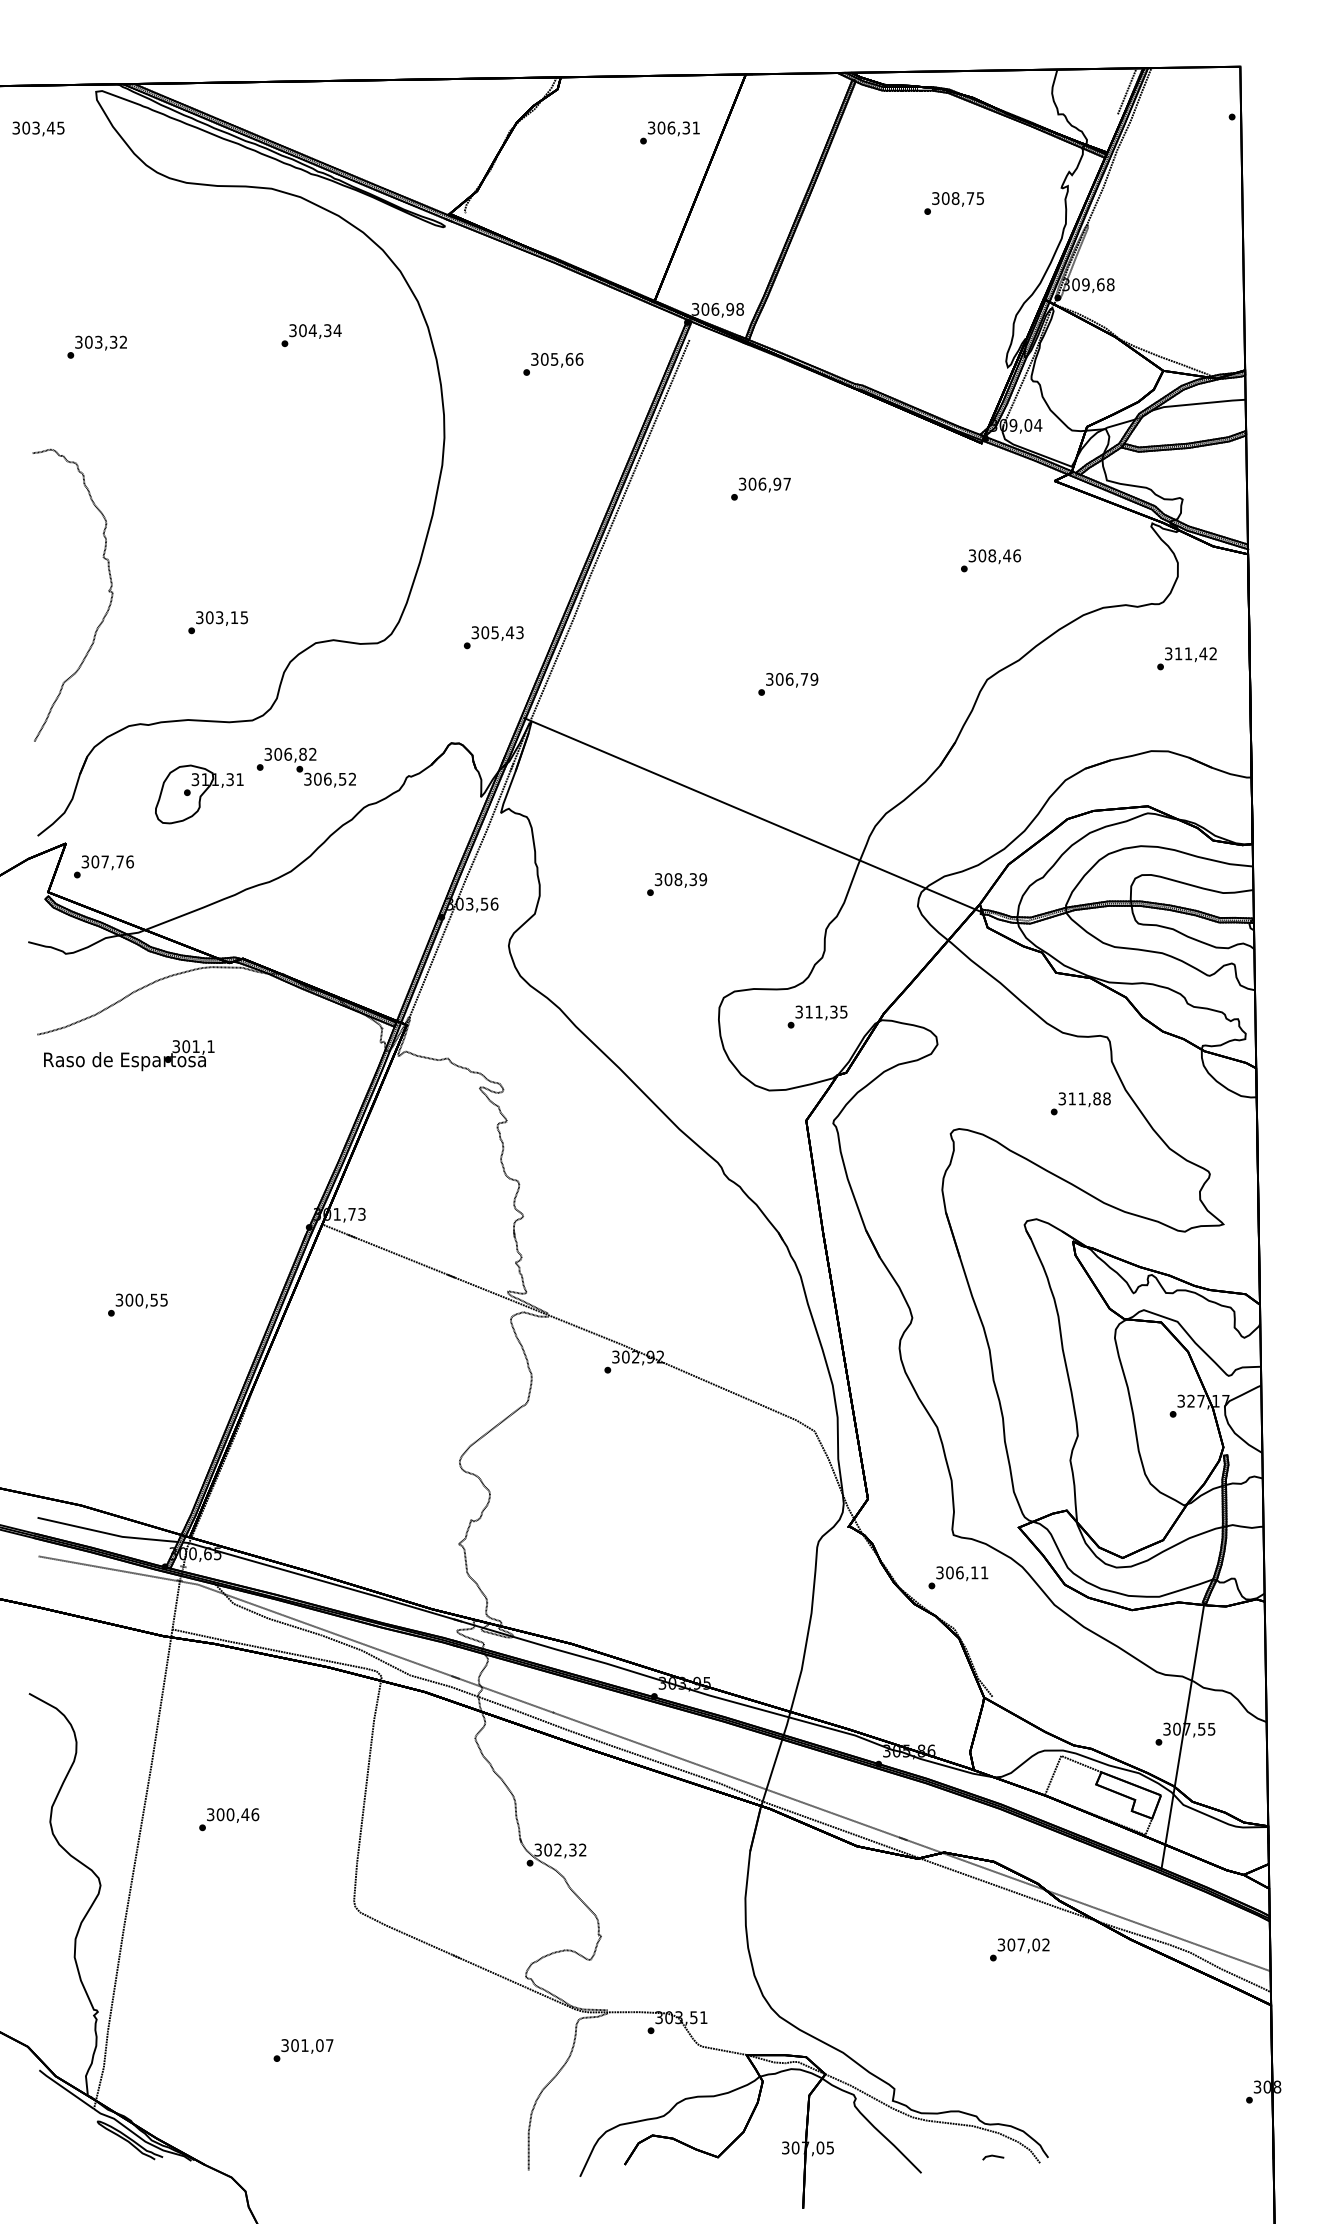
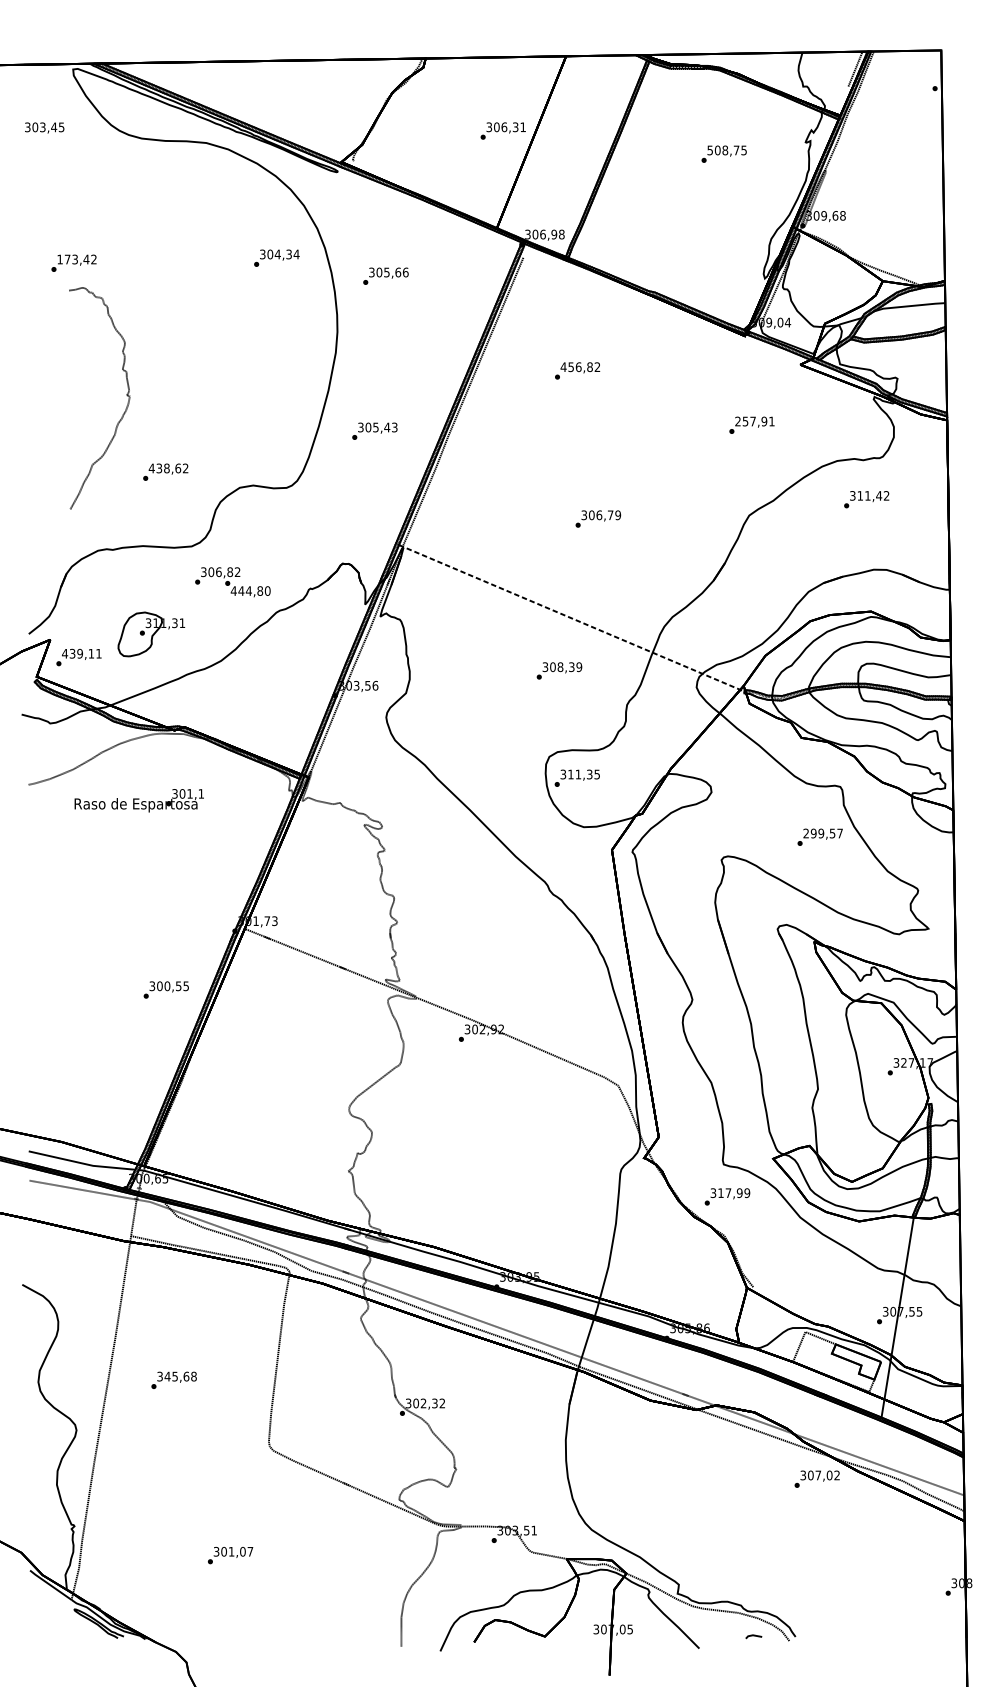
text: (38, 128) -> (44, 127), moved
text: (669, 132) -> (502, 130), moved
text: (935, 197) -> (710, 149), 308,75 -> 508,75
text: (311, 335) -> (276, 258), moved
text: (96, 341) -> (73, 258), 303,32 -> 173,42
text: (553, 364) -> (386, 276), moved
text: (764, 483) -> (580, 366), 306,97 -> 456,82
text: (994, 555) -> (754, 421), 308,46 -> 257,91
part: (108, 591) -> (126, 395), moved
text: (221, 617) -> (168, 468), 303,15 -> 438,62
text: (493, 637) -> (374, 431), moved
text: (1186, 658) -> (866, 499), moved
text: (329, 778) -> (250, 590), 306,52 -> 444,80
part: (199, 794) -> (151, 634), moved
line: (753, 815) -> (571, 618), solid -> dashed
text: (107, 861) -> (81, 653), 307,76 -> 439,11
text: (677, 884) -> (559, 670), moved
text: (817, 1016) -> (577, 777), moved
text: (129, 1055) -> (139, 800), moved
text: (1084, 1098) -> (823, 833), 311,88 -> 299,57
text: (137, 1304) -> (166, 989), moved
text: (967, 1572) -> (734, 1192), 306,11 -> 317,99
text: (237, 1814) -> (180, 1376), 300,46 -> 345,68
text: (1019, 1949) -> (816, 1478), moved

